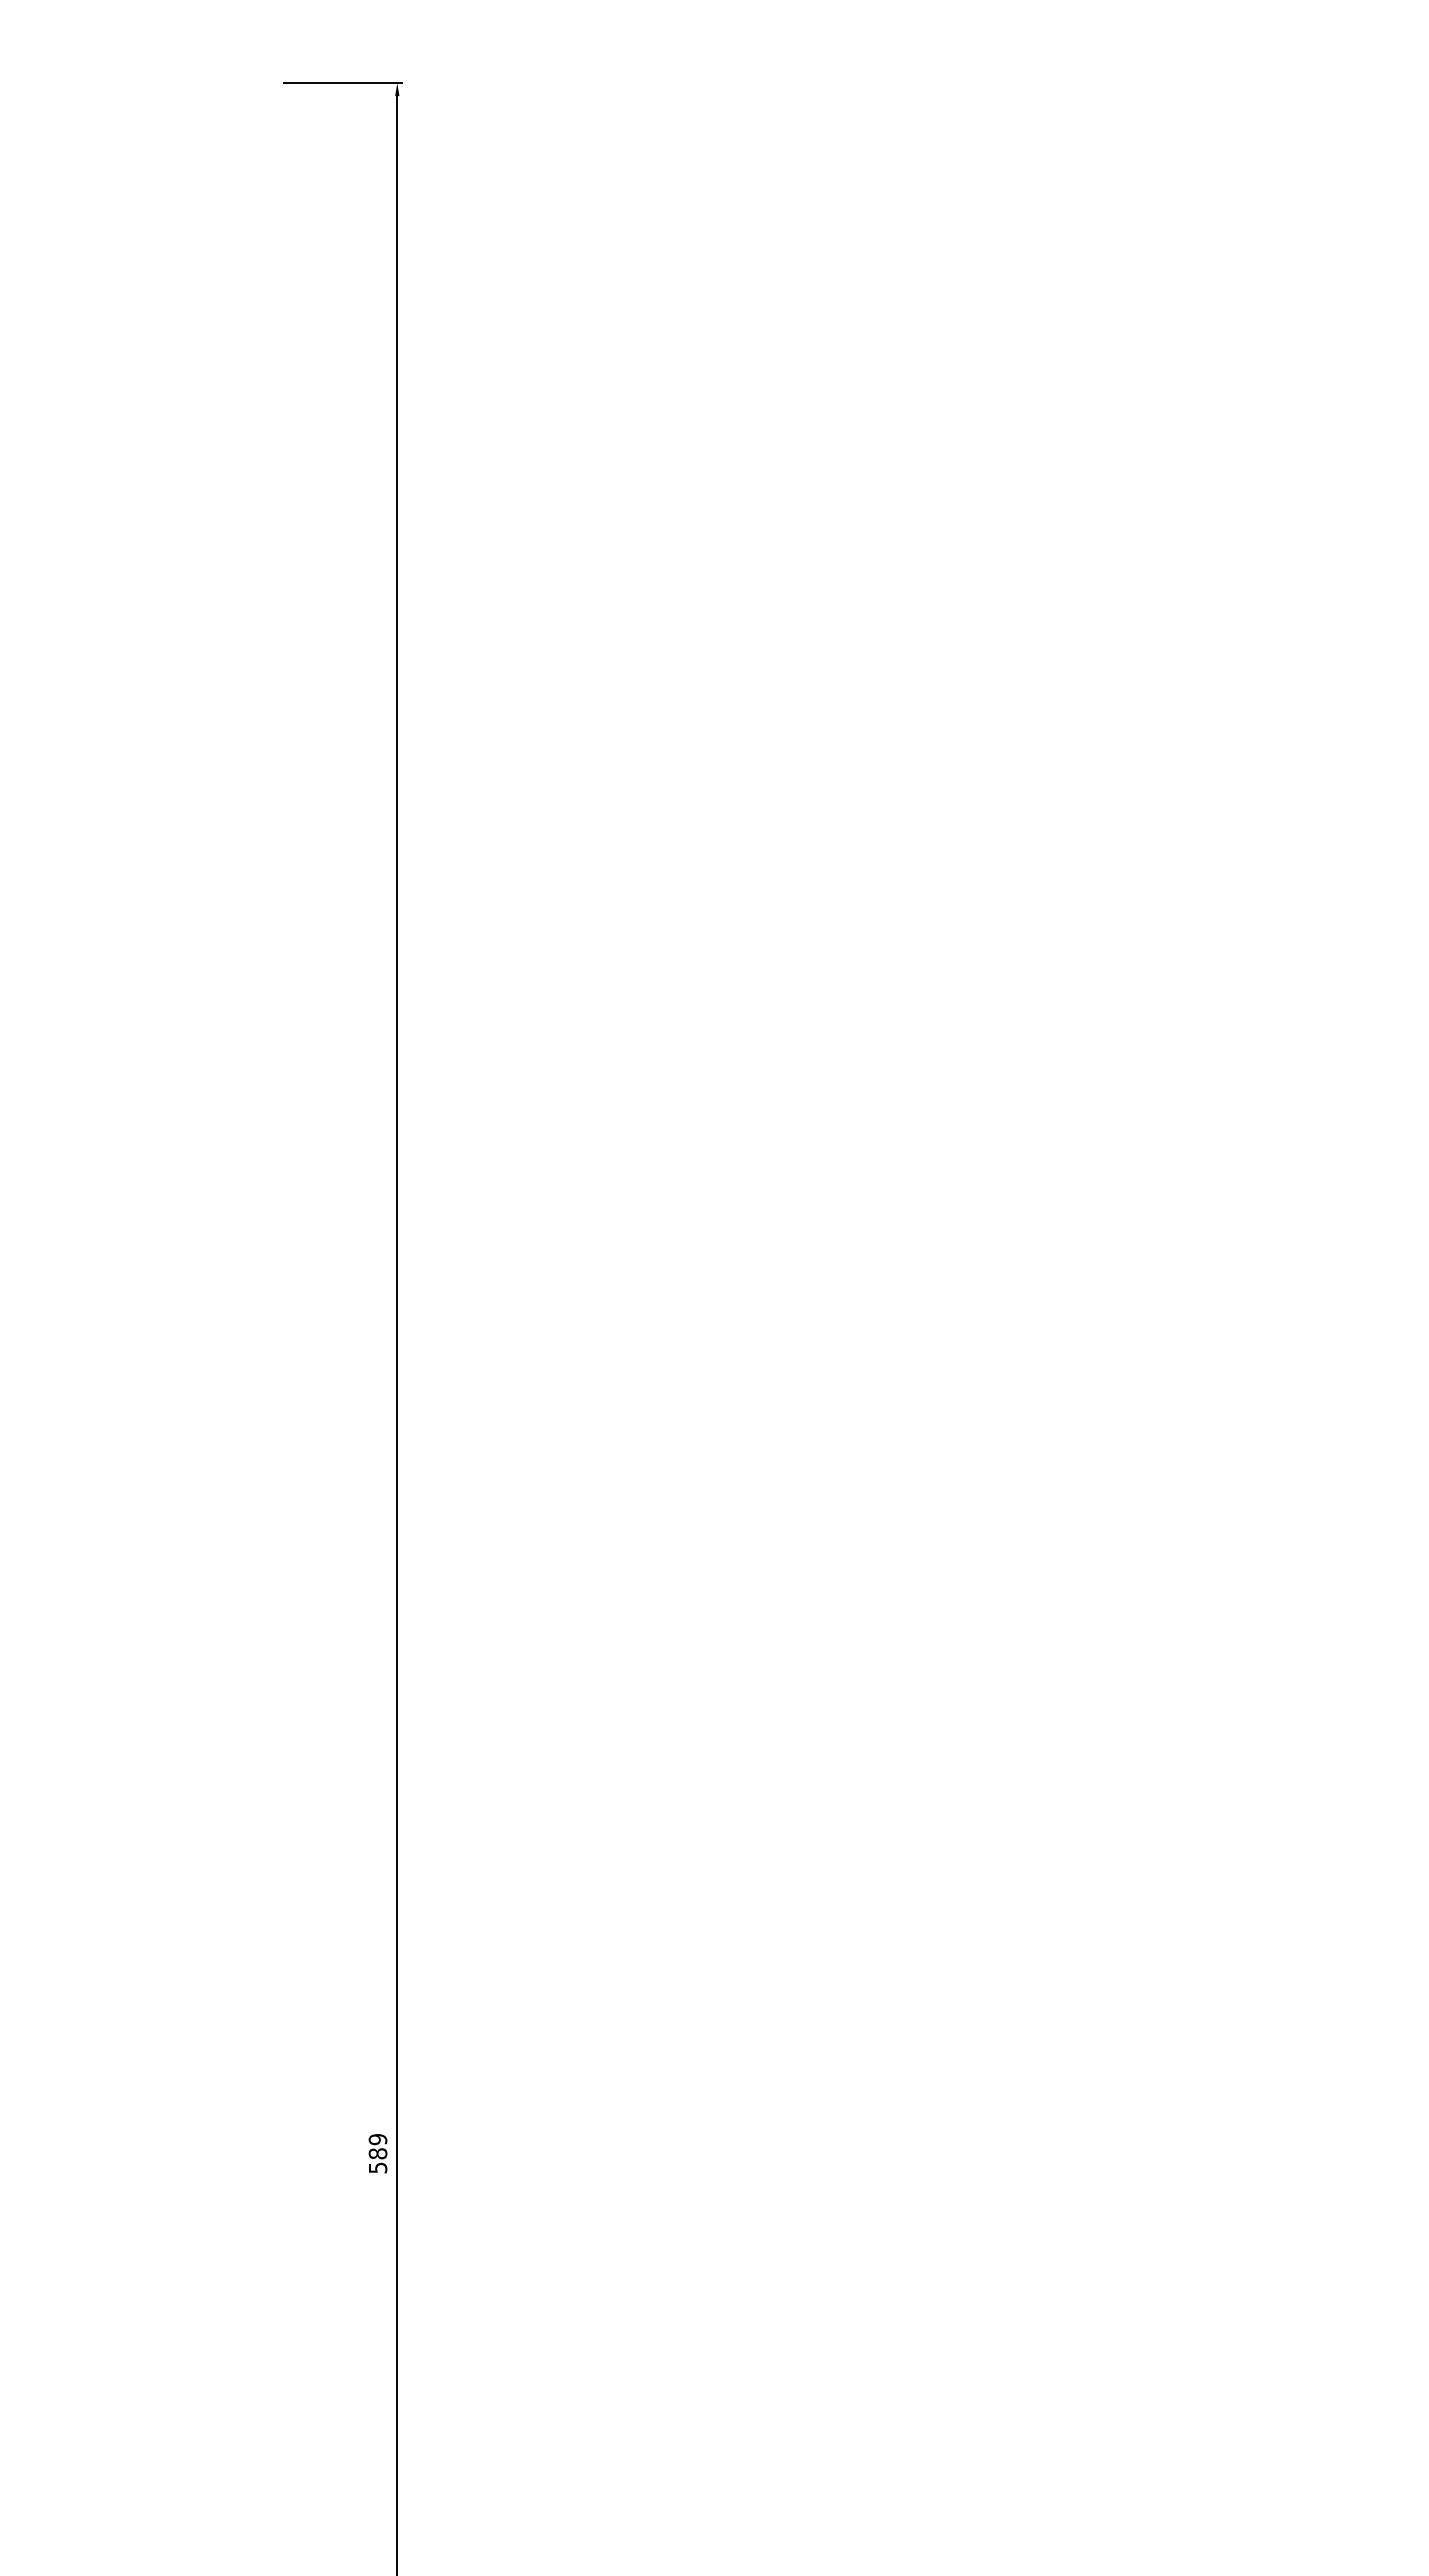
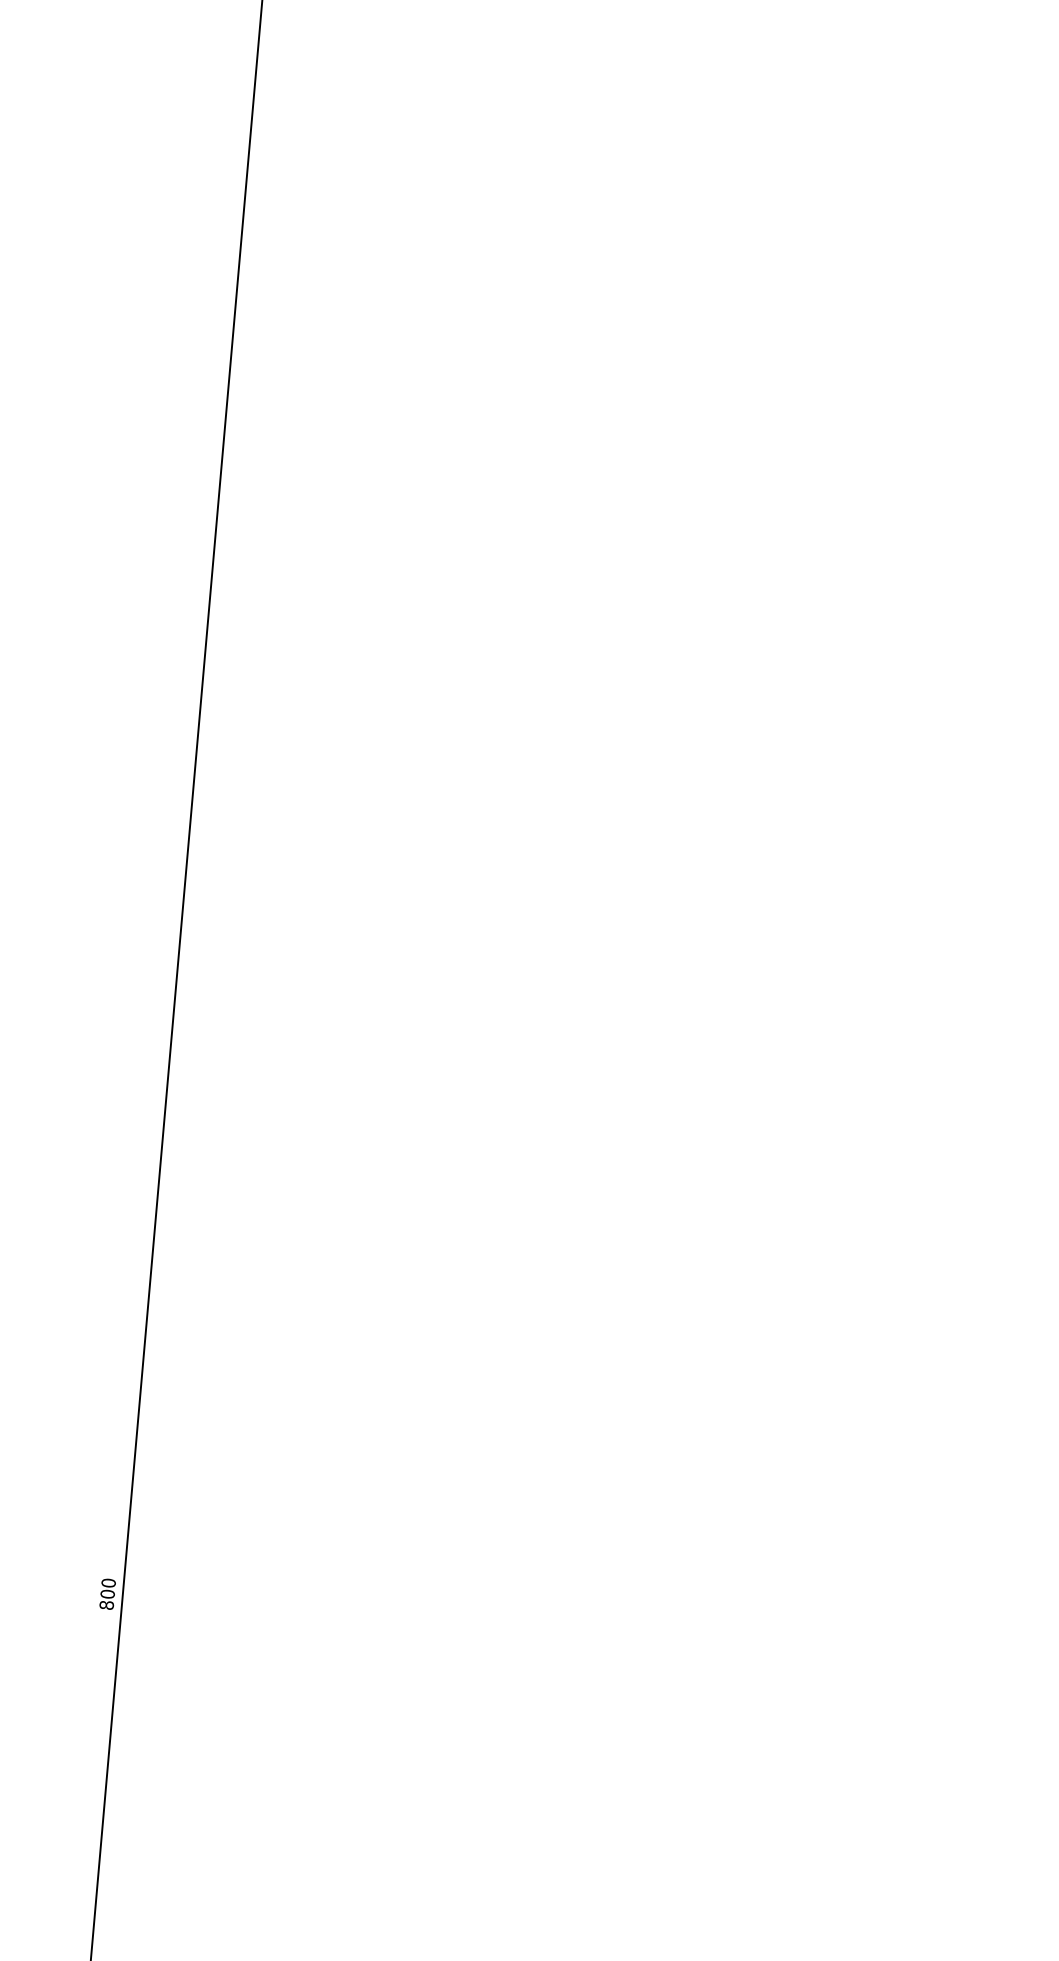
text: (377, 2153) -> (107, 1594), 589 -> 800

